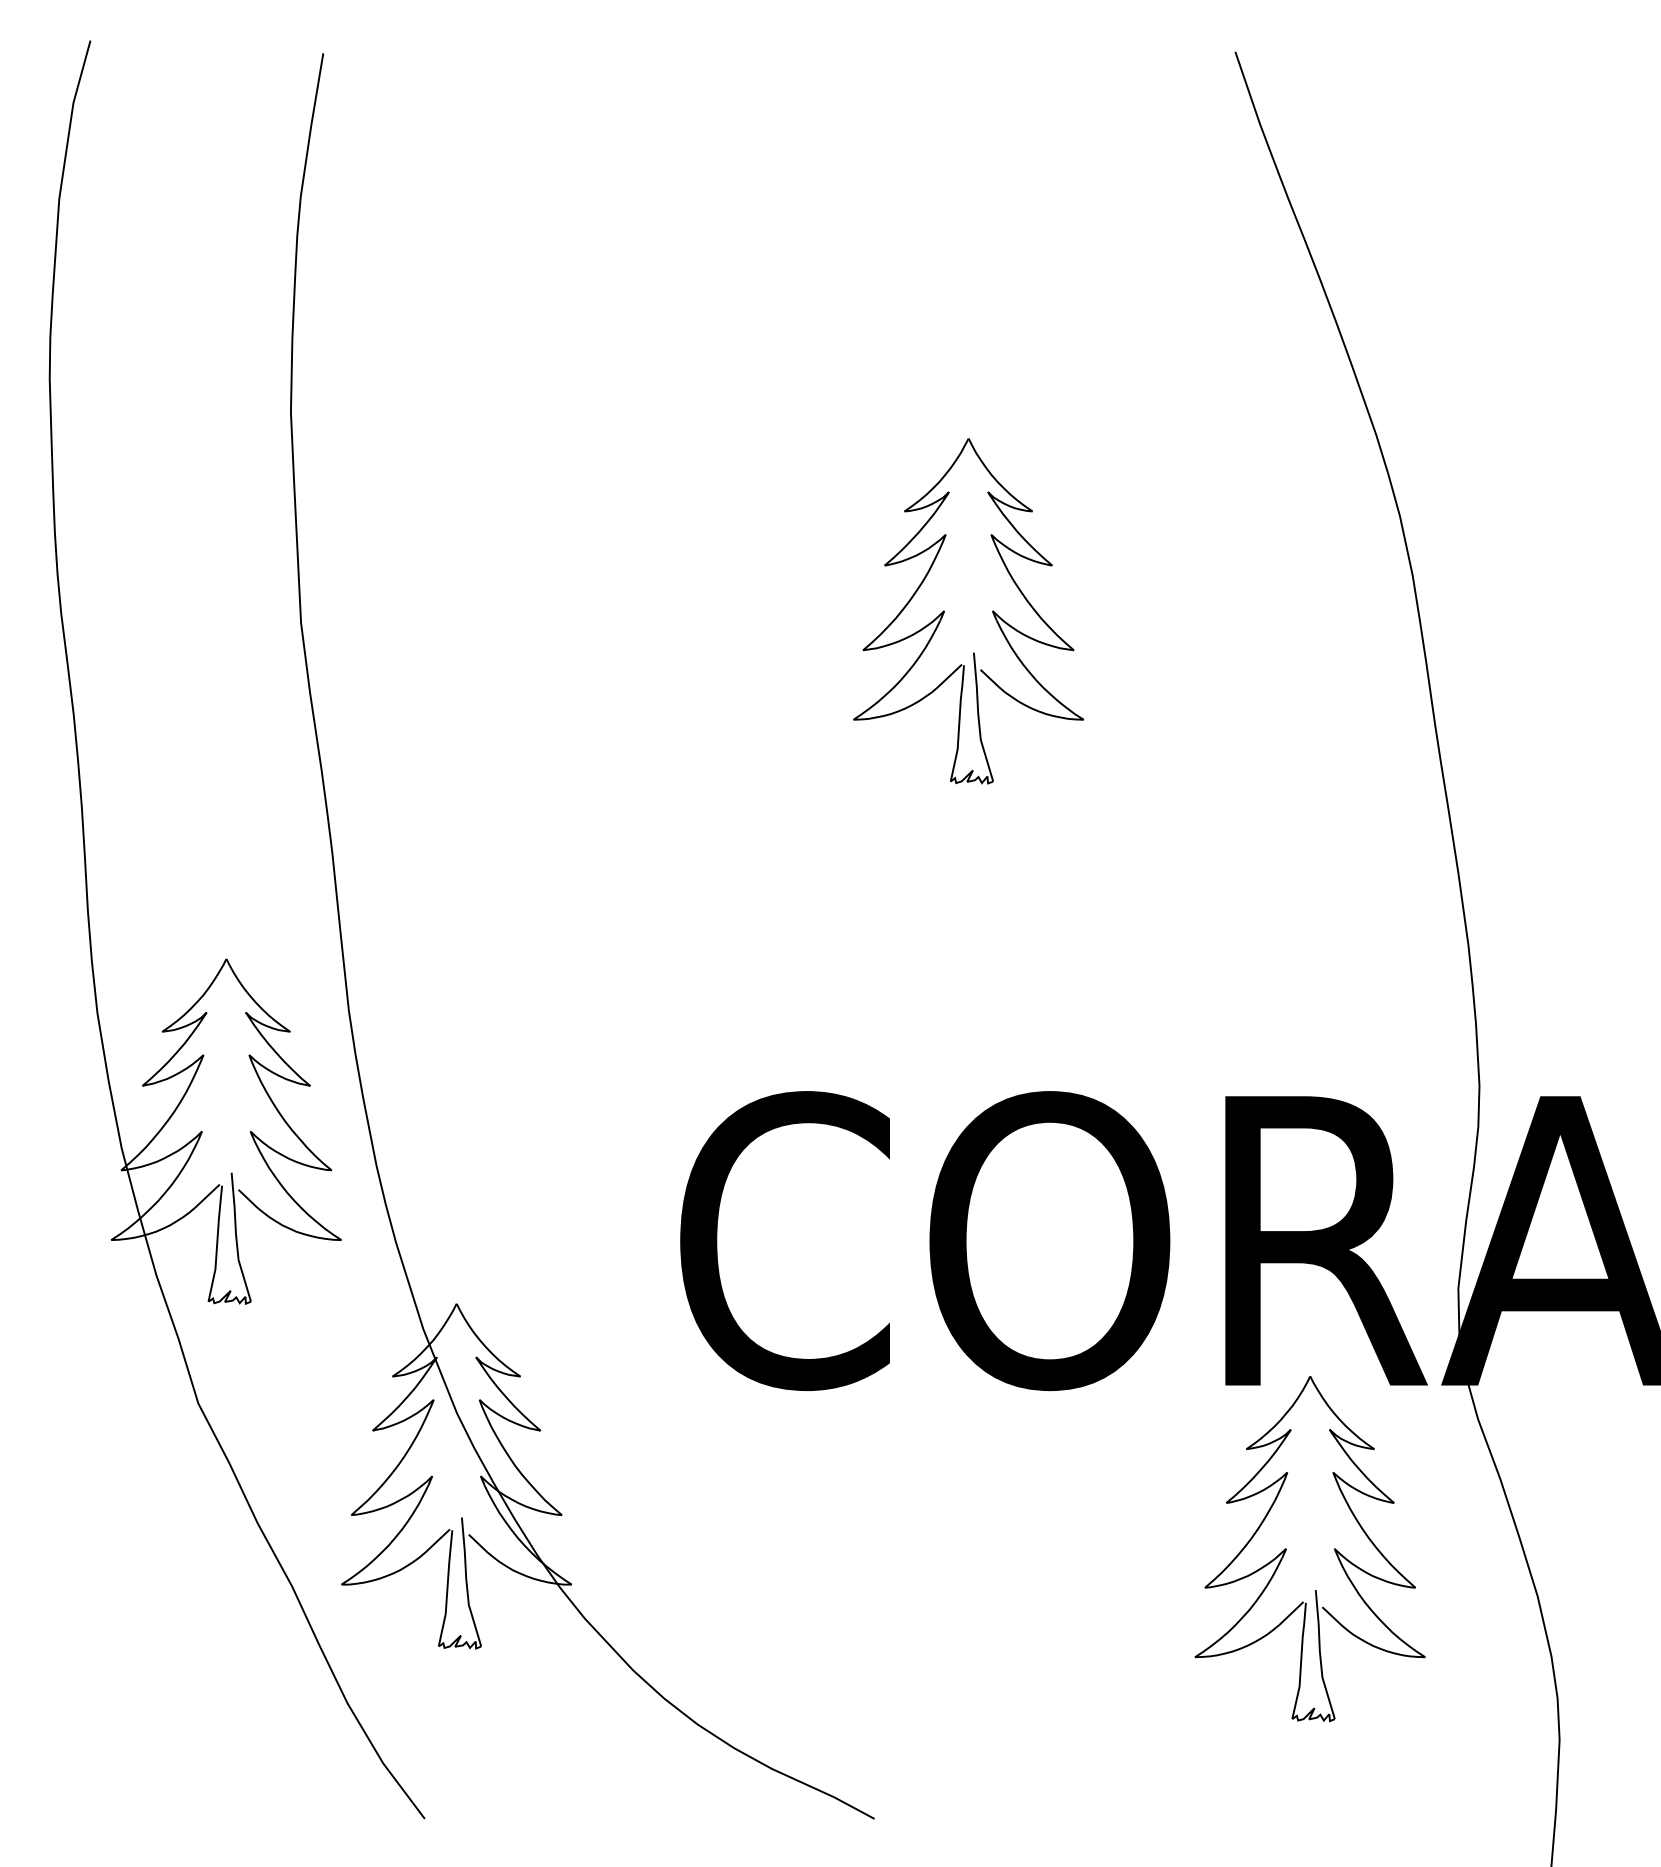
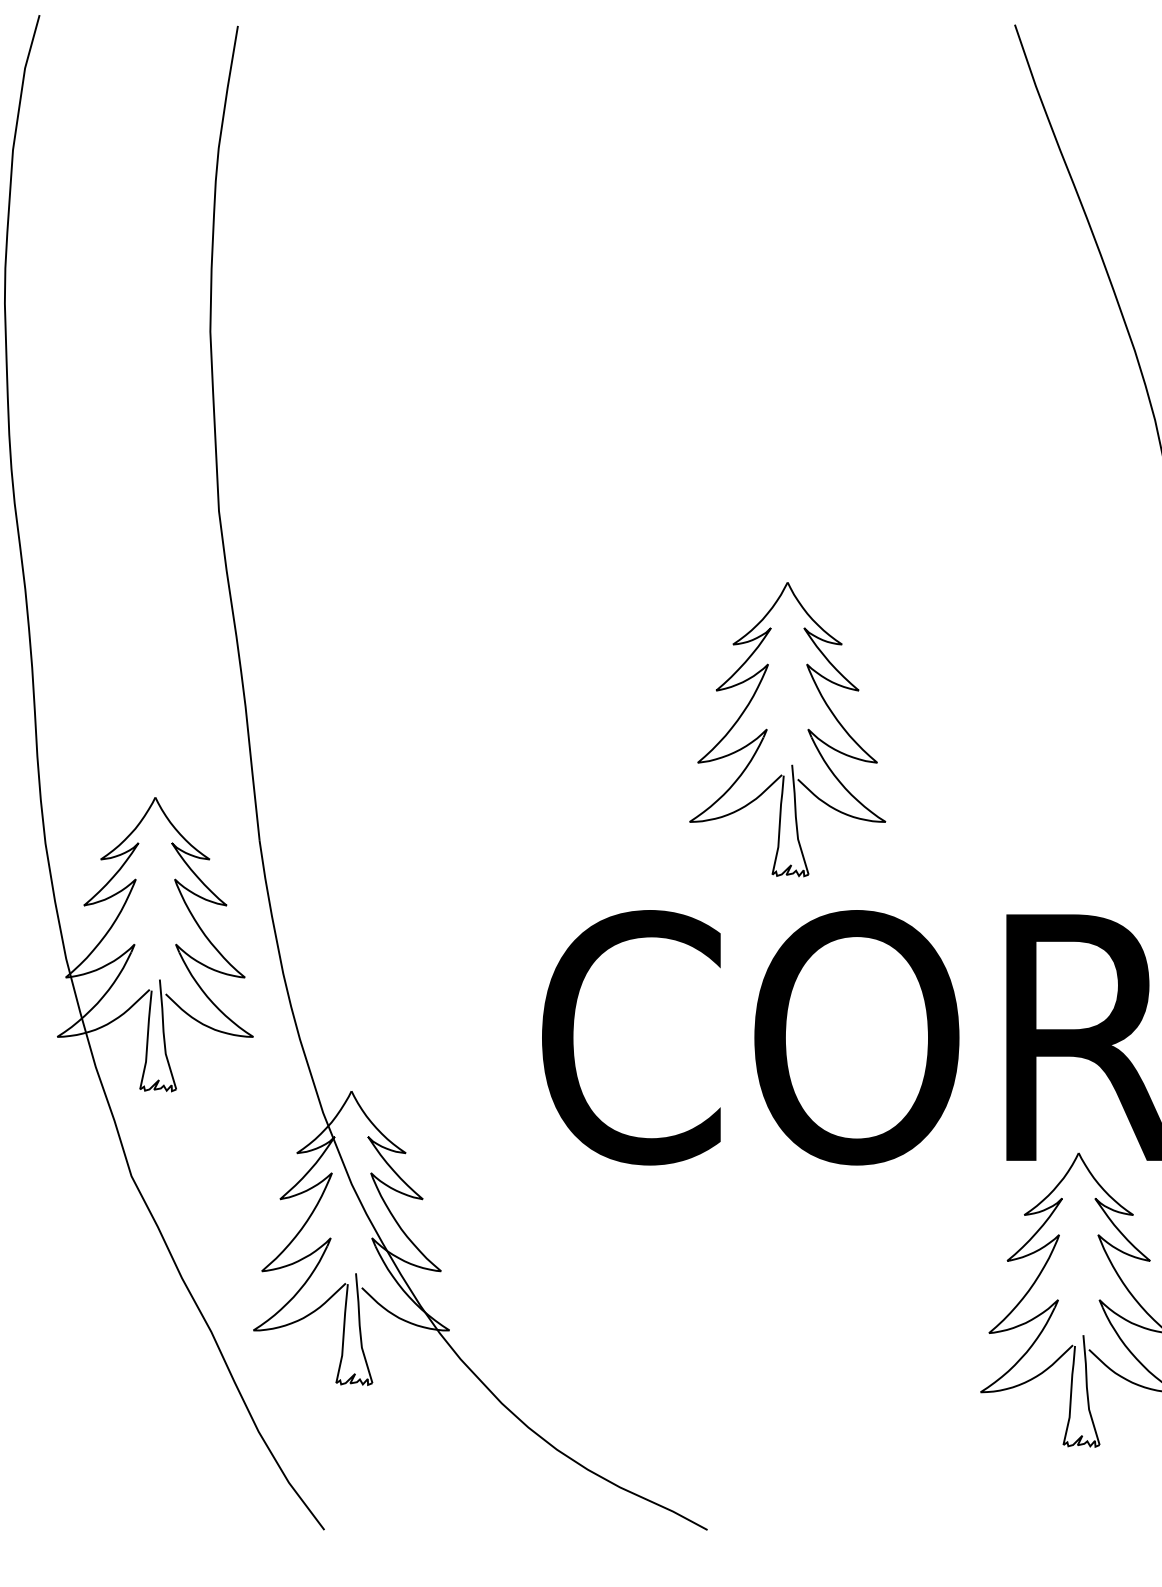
part: (944, 611) -> (767, 729), moved

